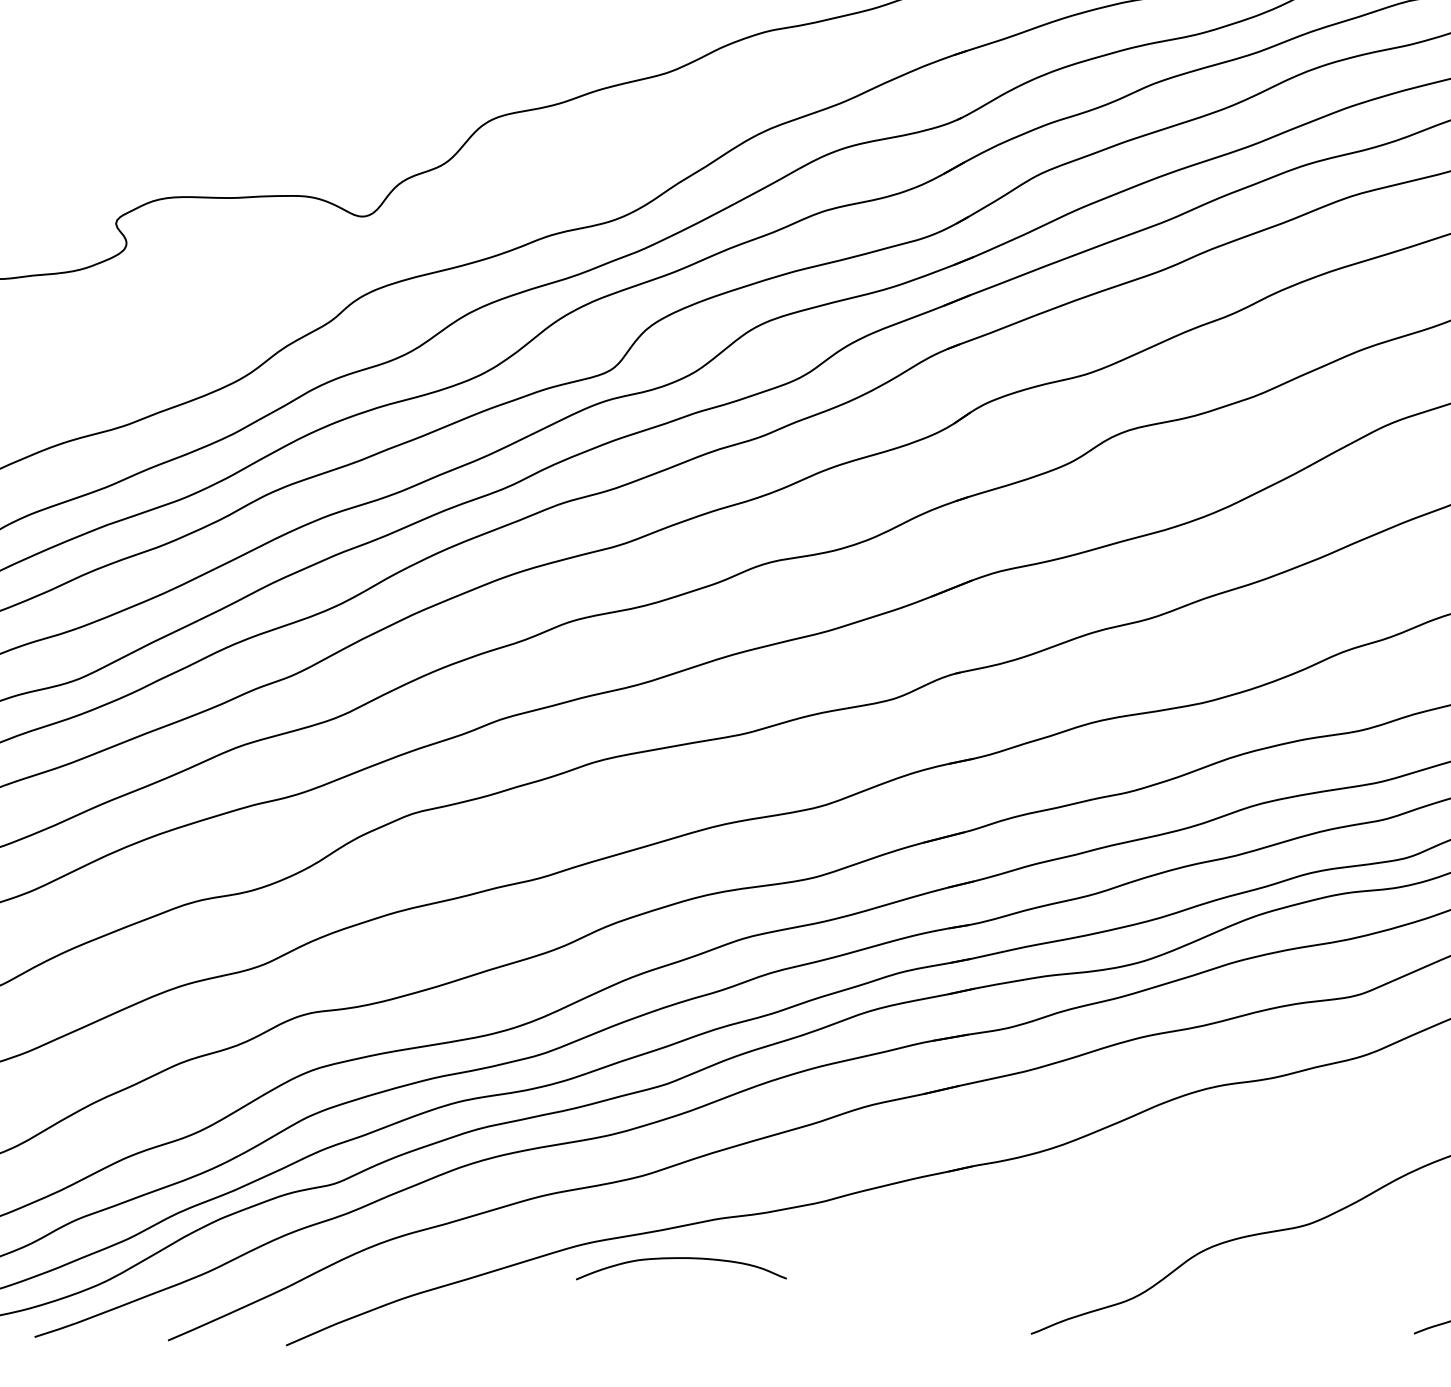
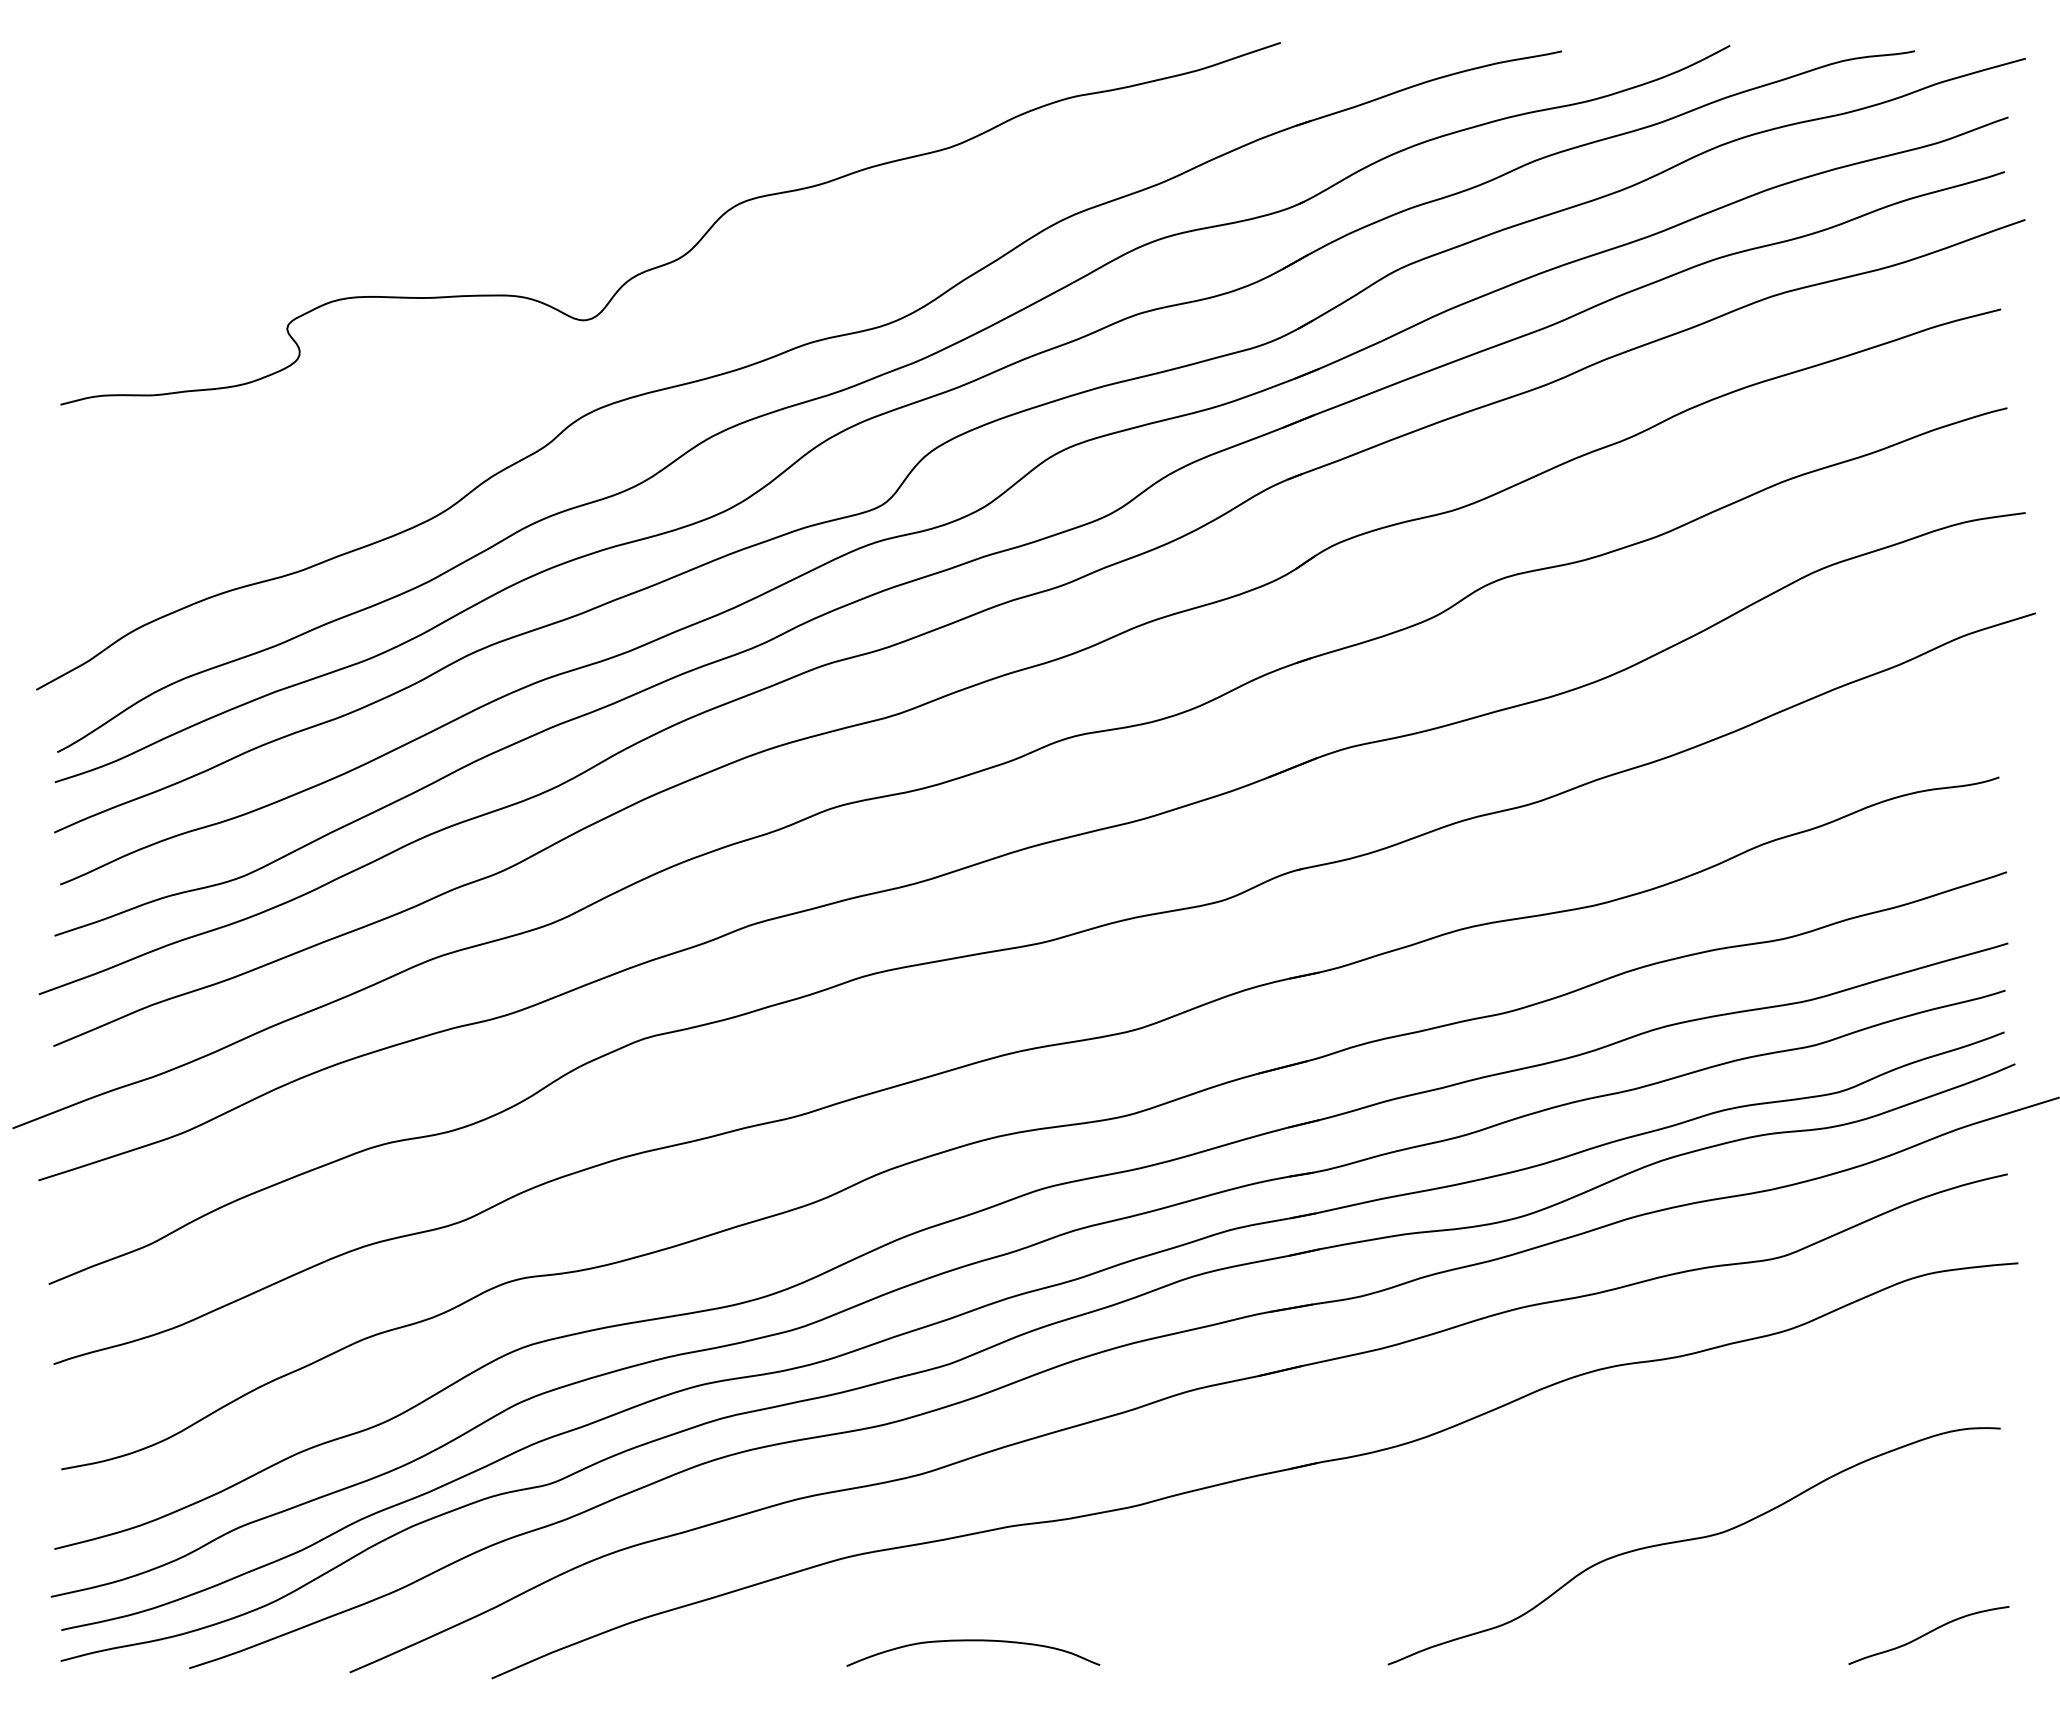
curve: (681, 1259) -> (973, 1641), moved

